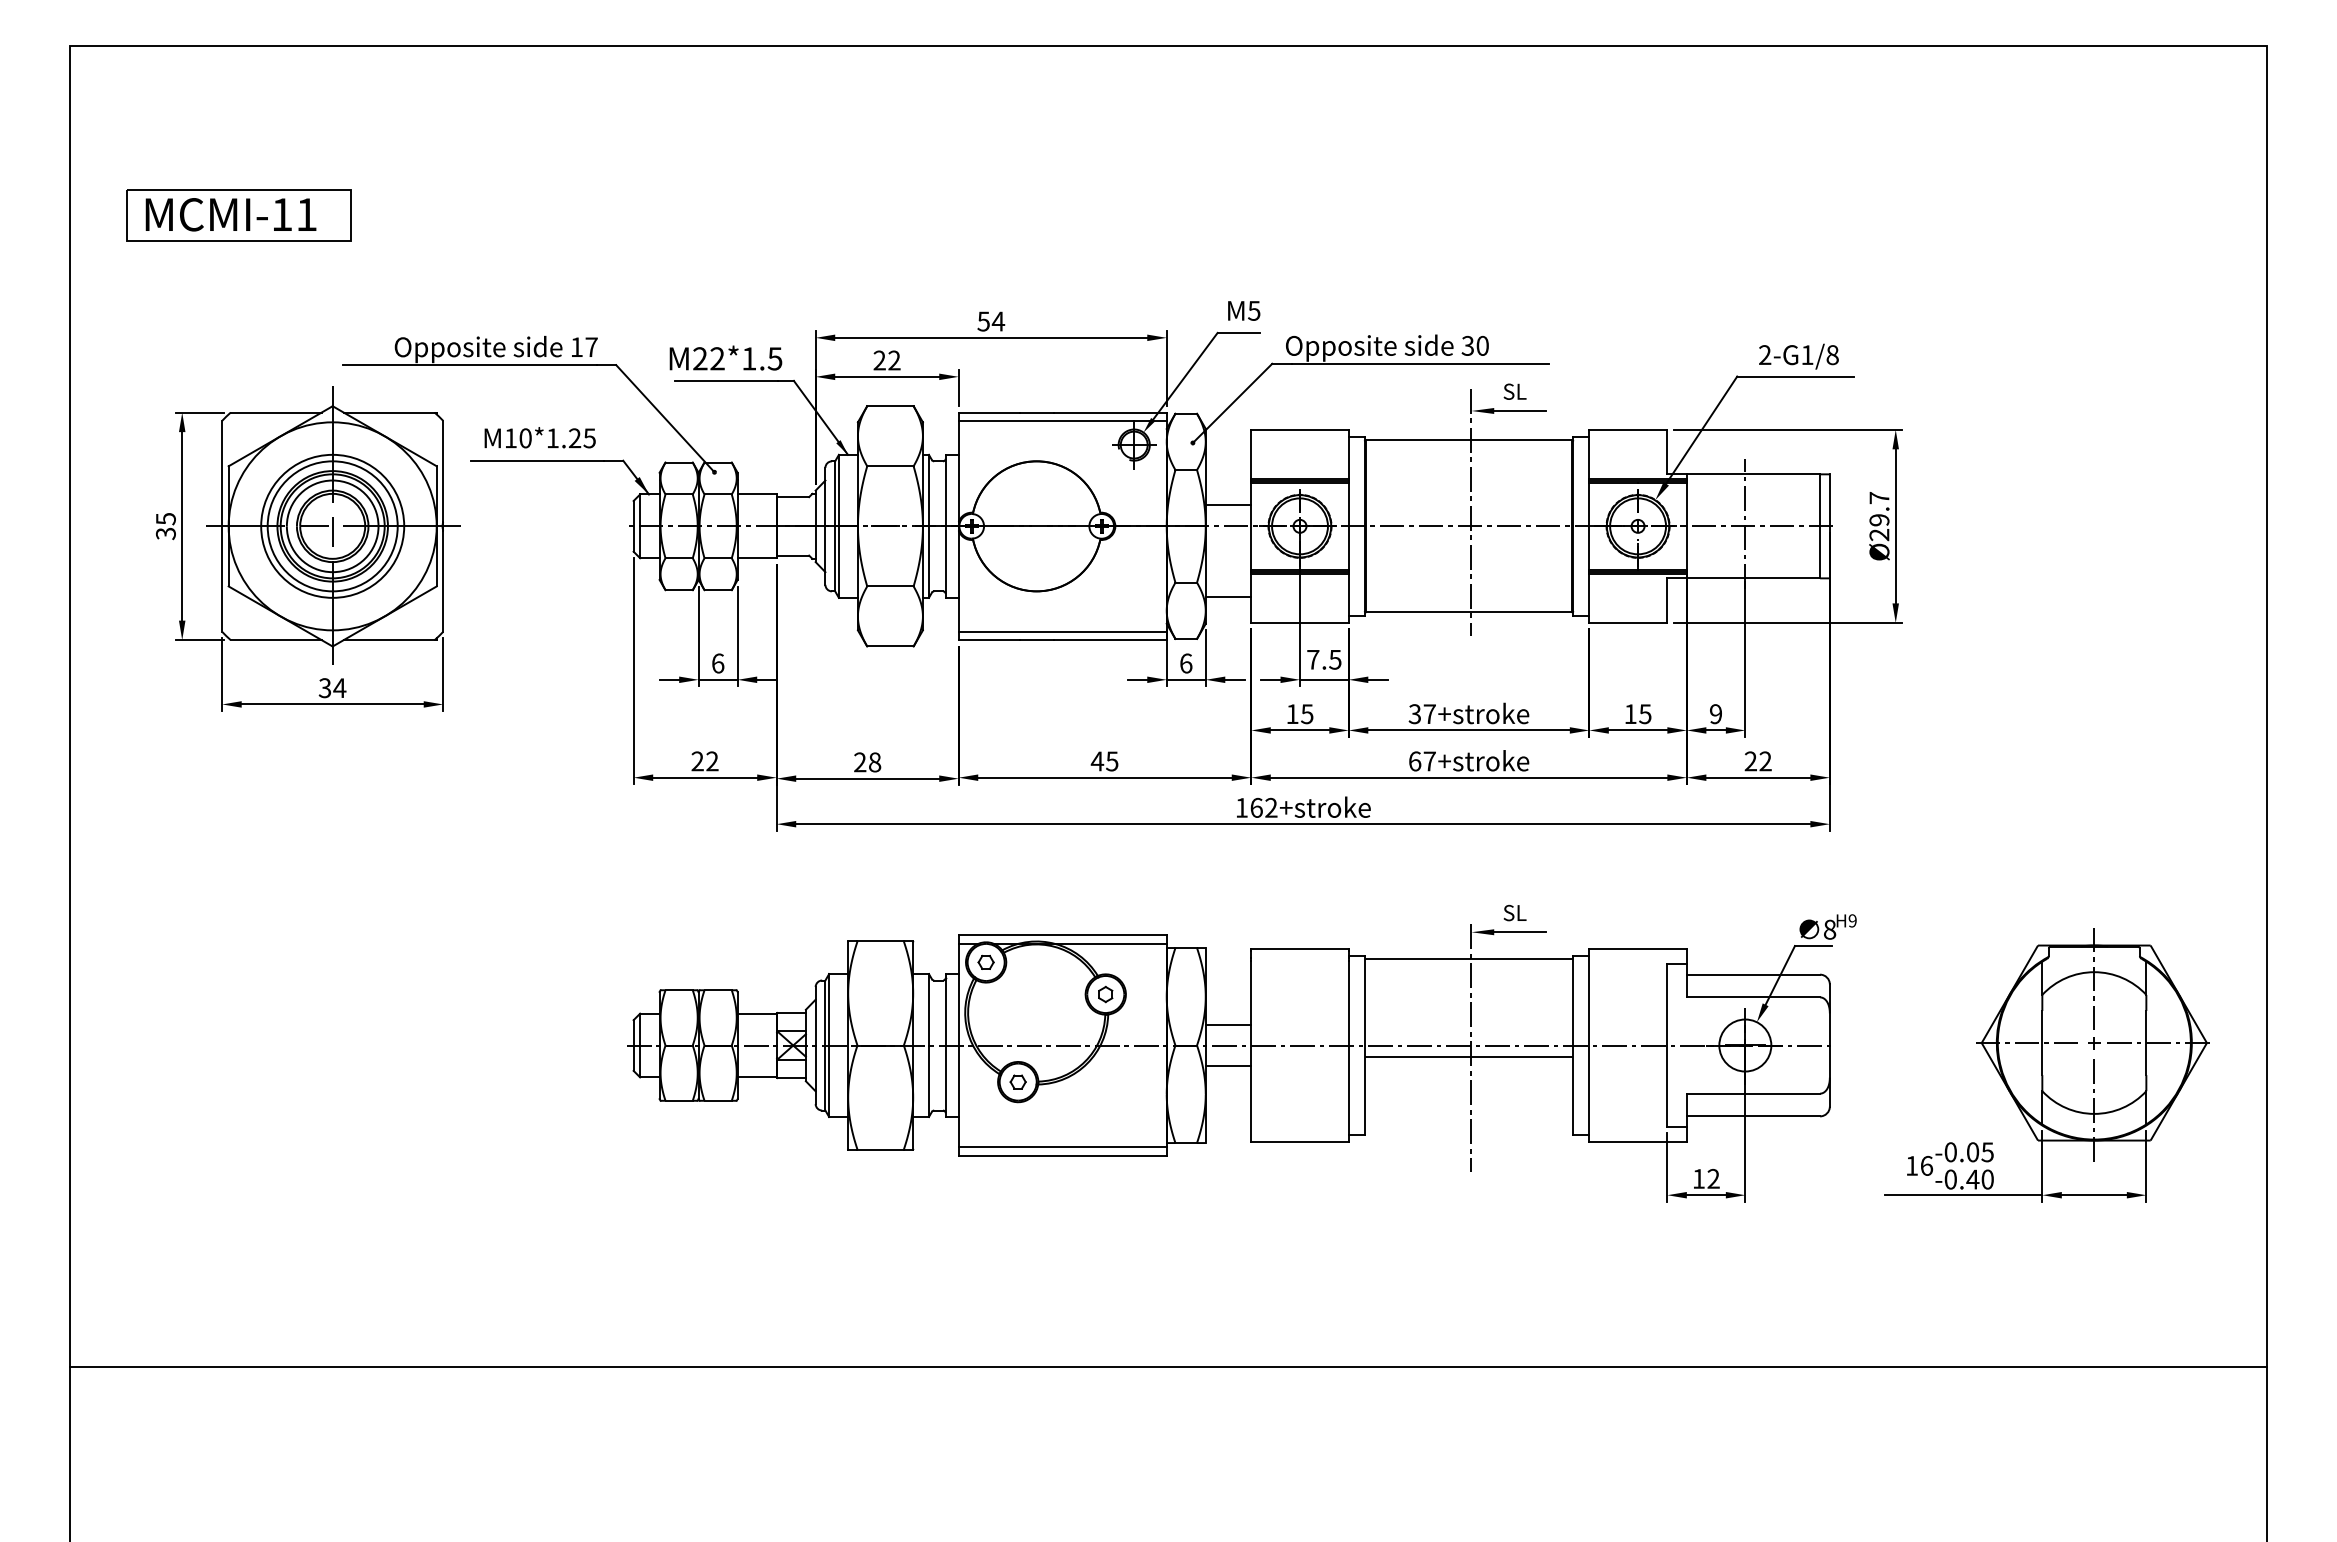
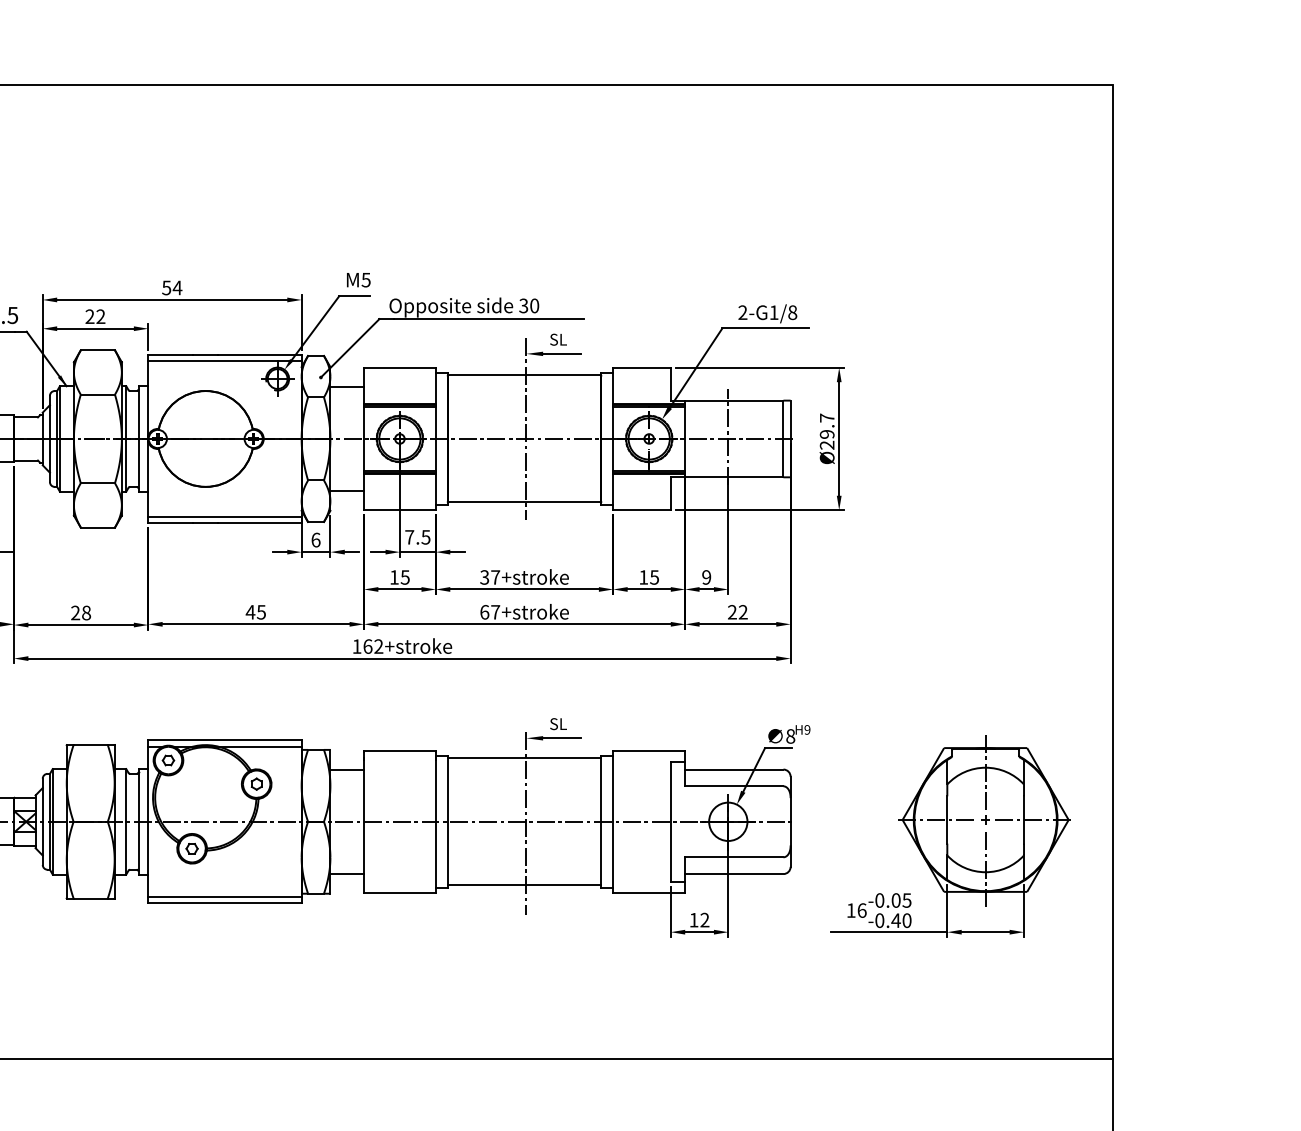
line: (1228, 505) -> (347, 386), moved
line: (1228, 1024) -> (347, 769), moved
line: (1468, 1056) -> (524, 885), moved
line: (1228, 1066) -> (347, 874), moved

